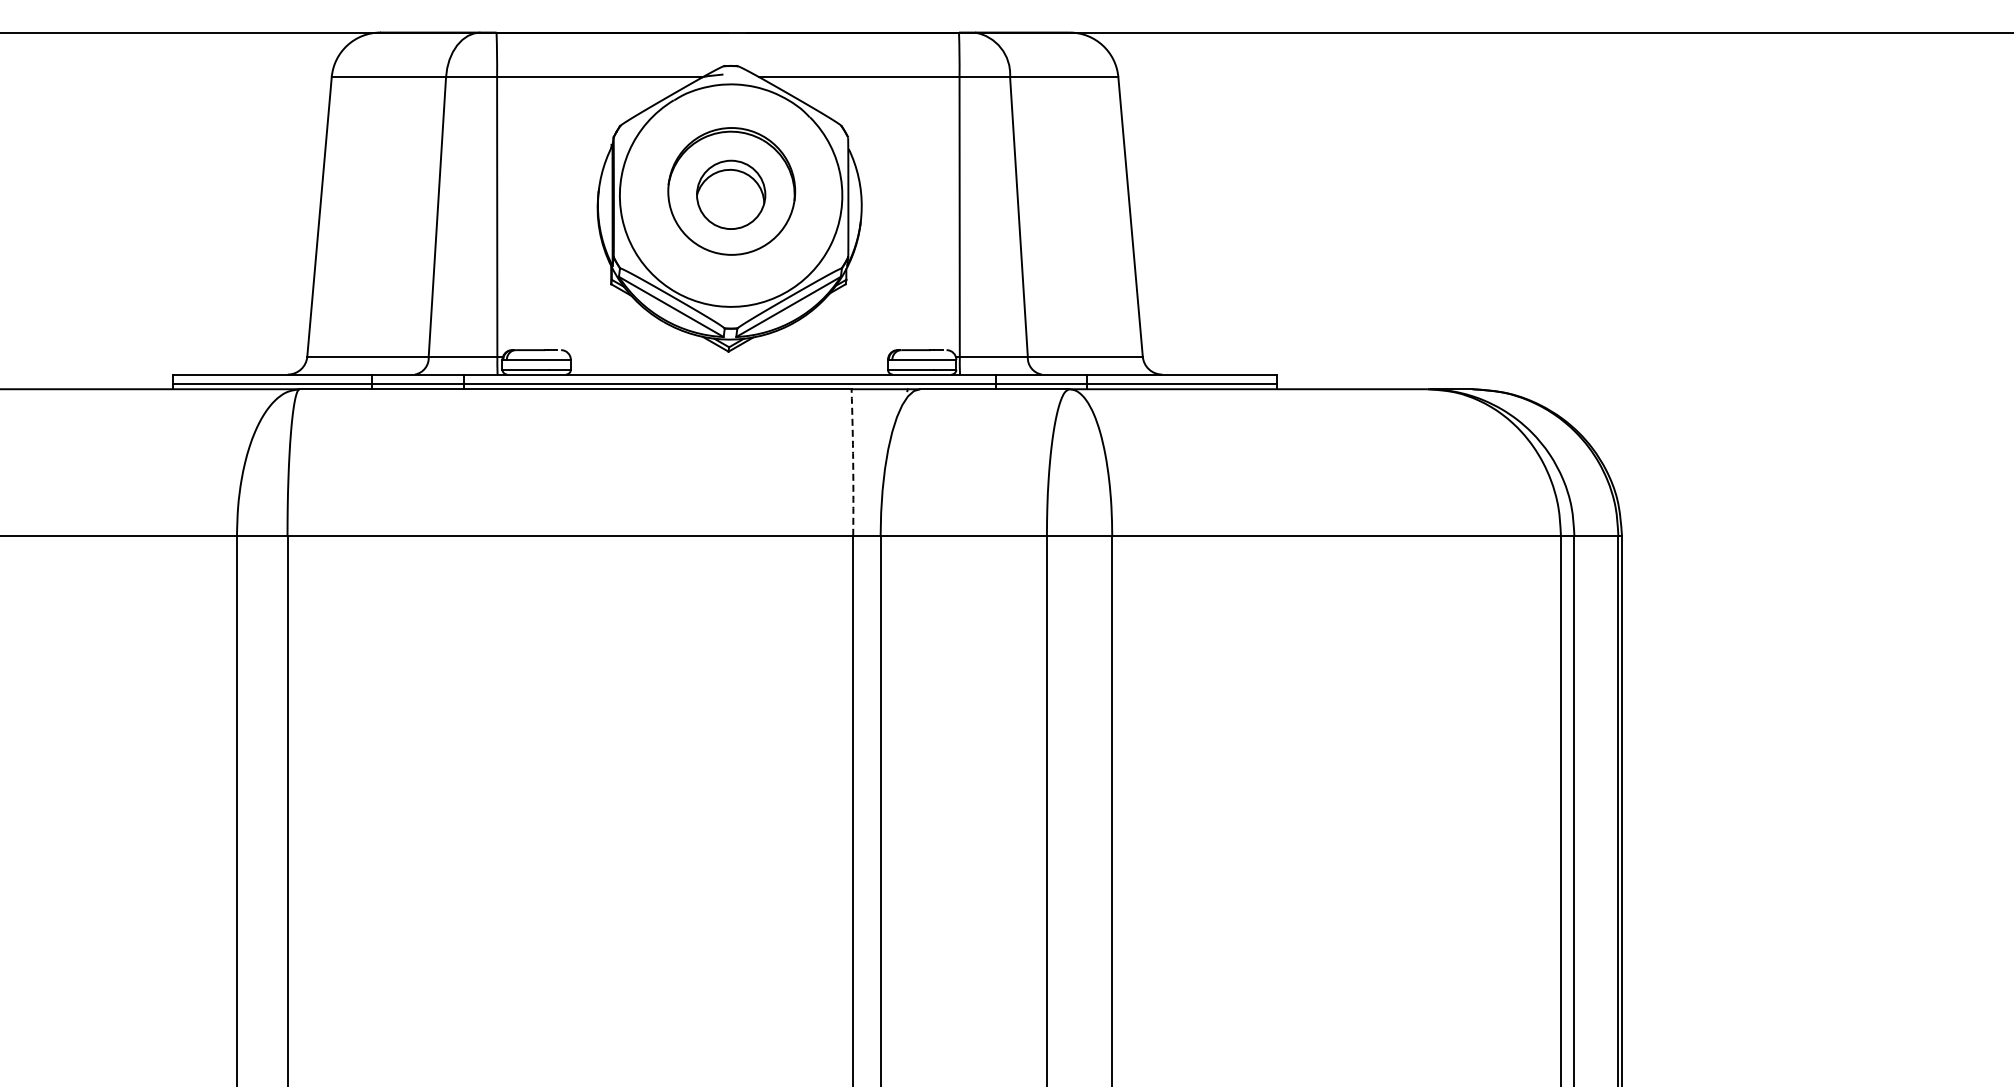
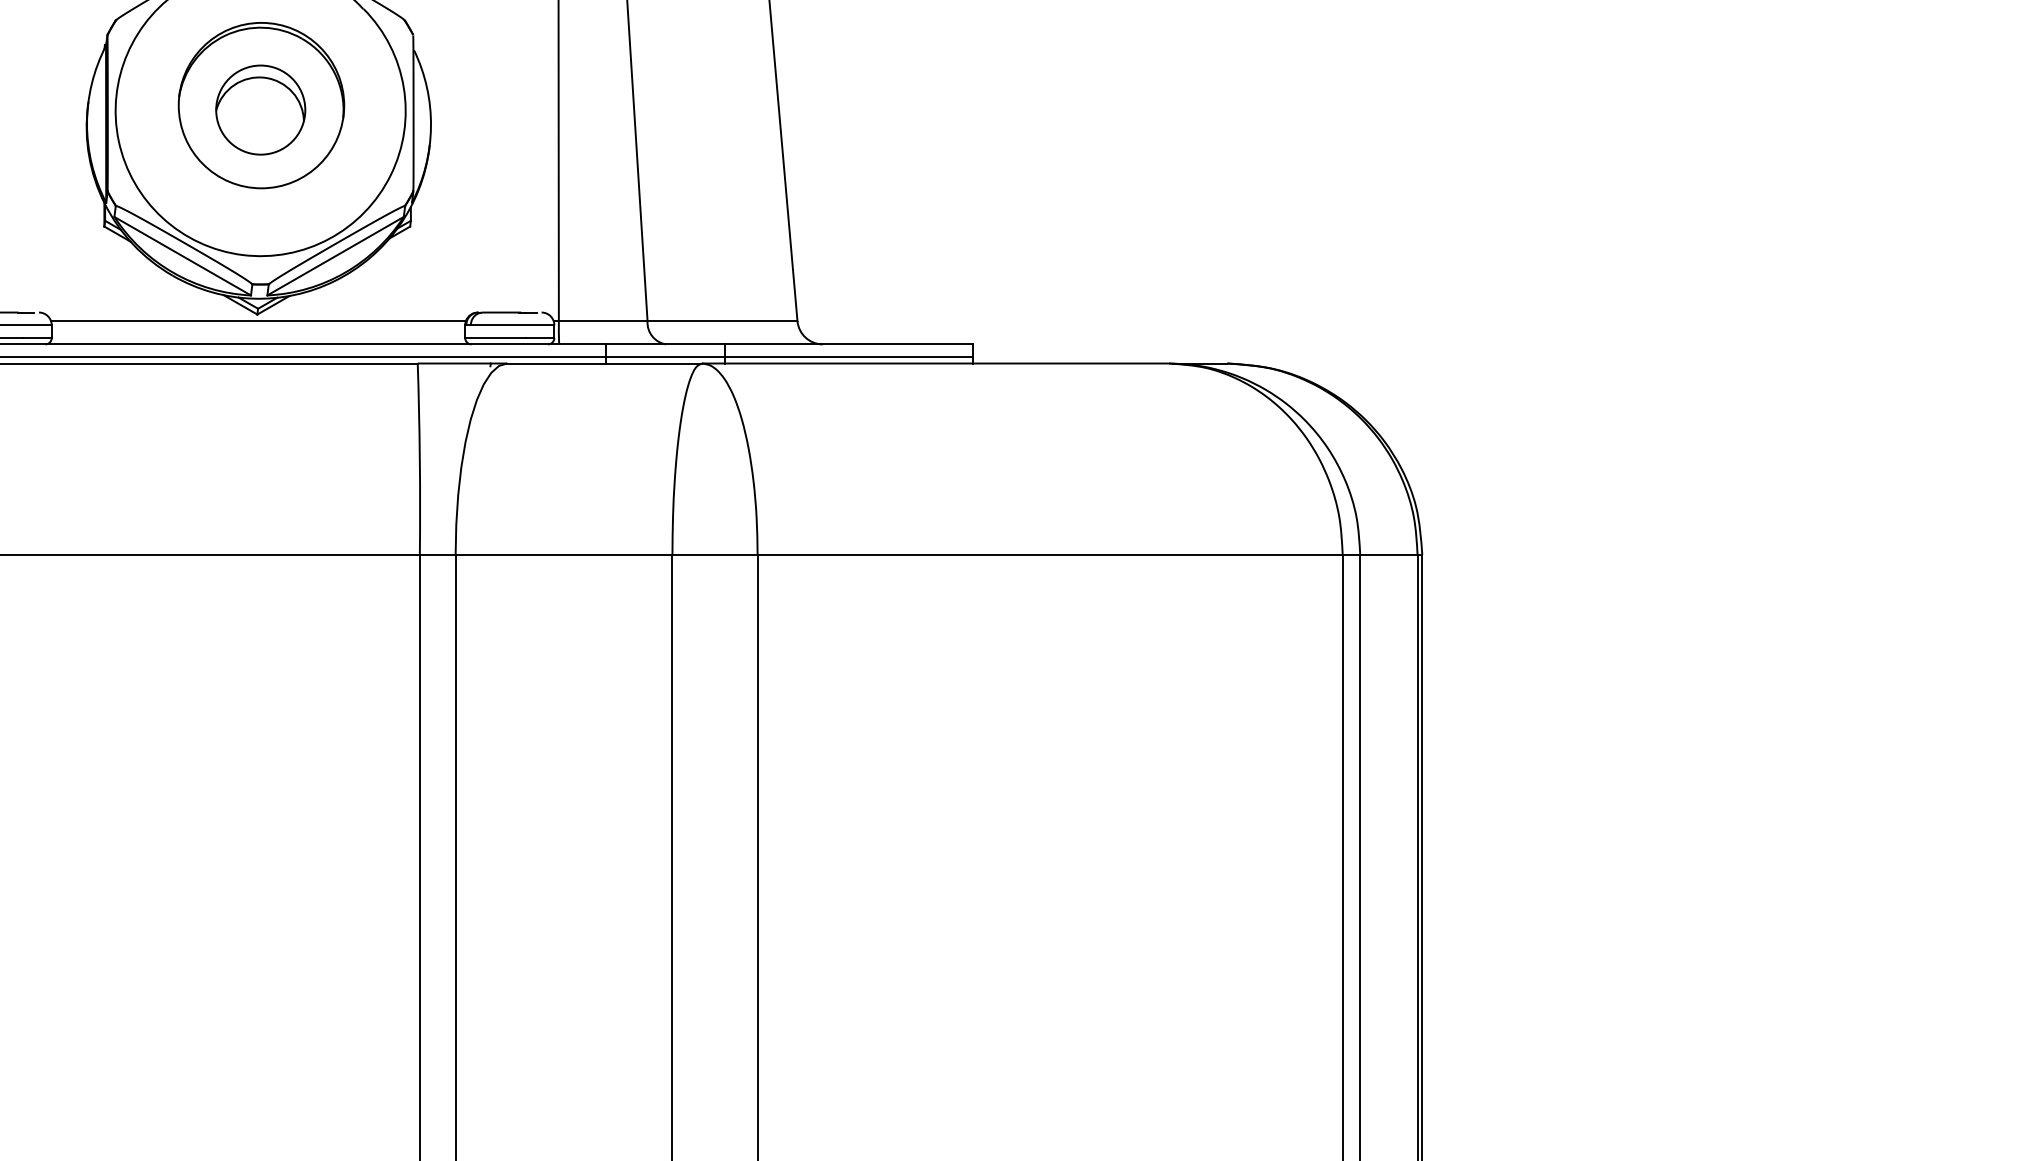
line: (729, 356) -> (258, 320), added
arc: (853, 462) -> (420, 459), dashed -> solid

